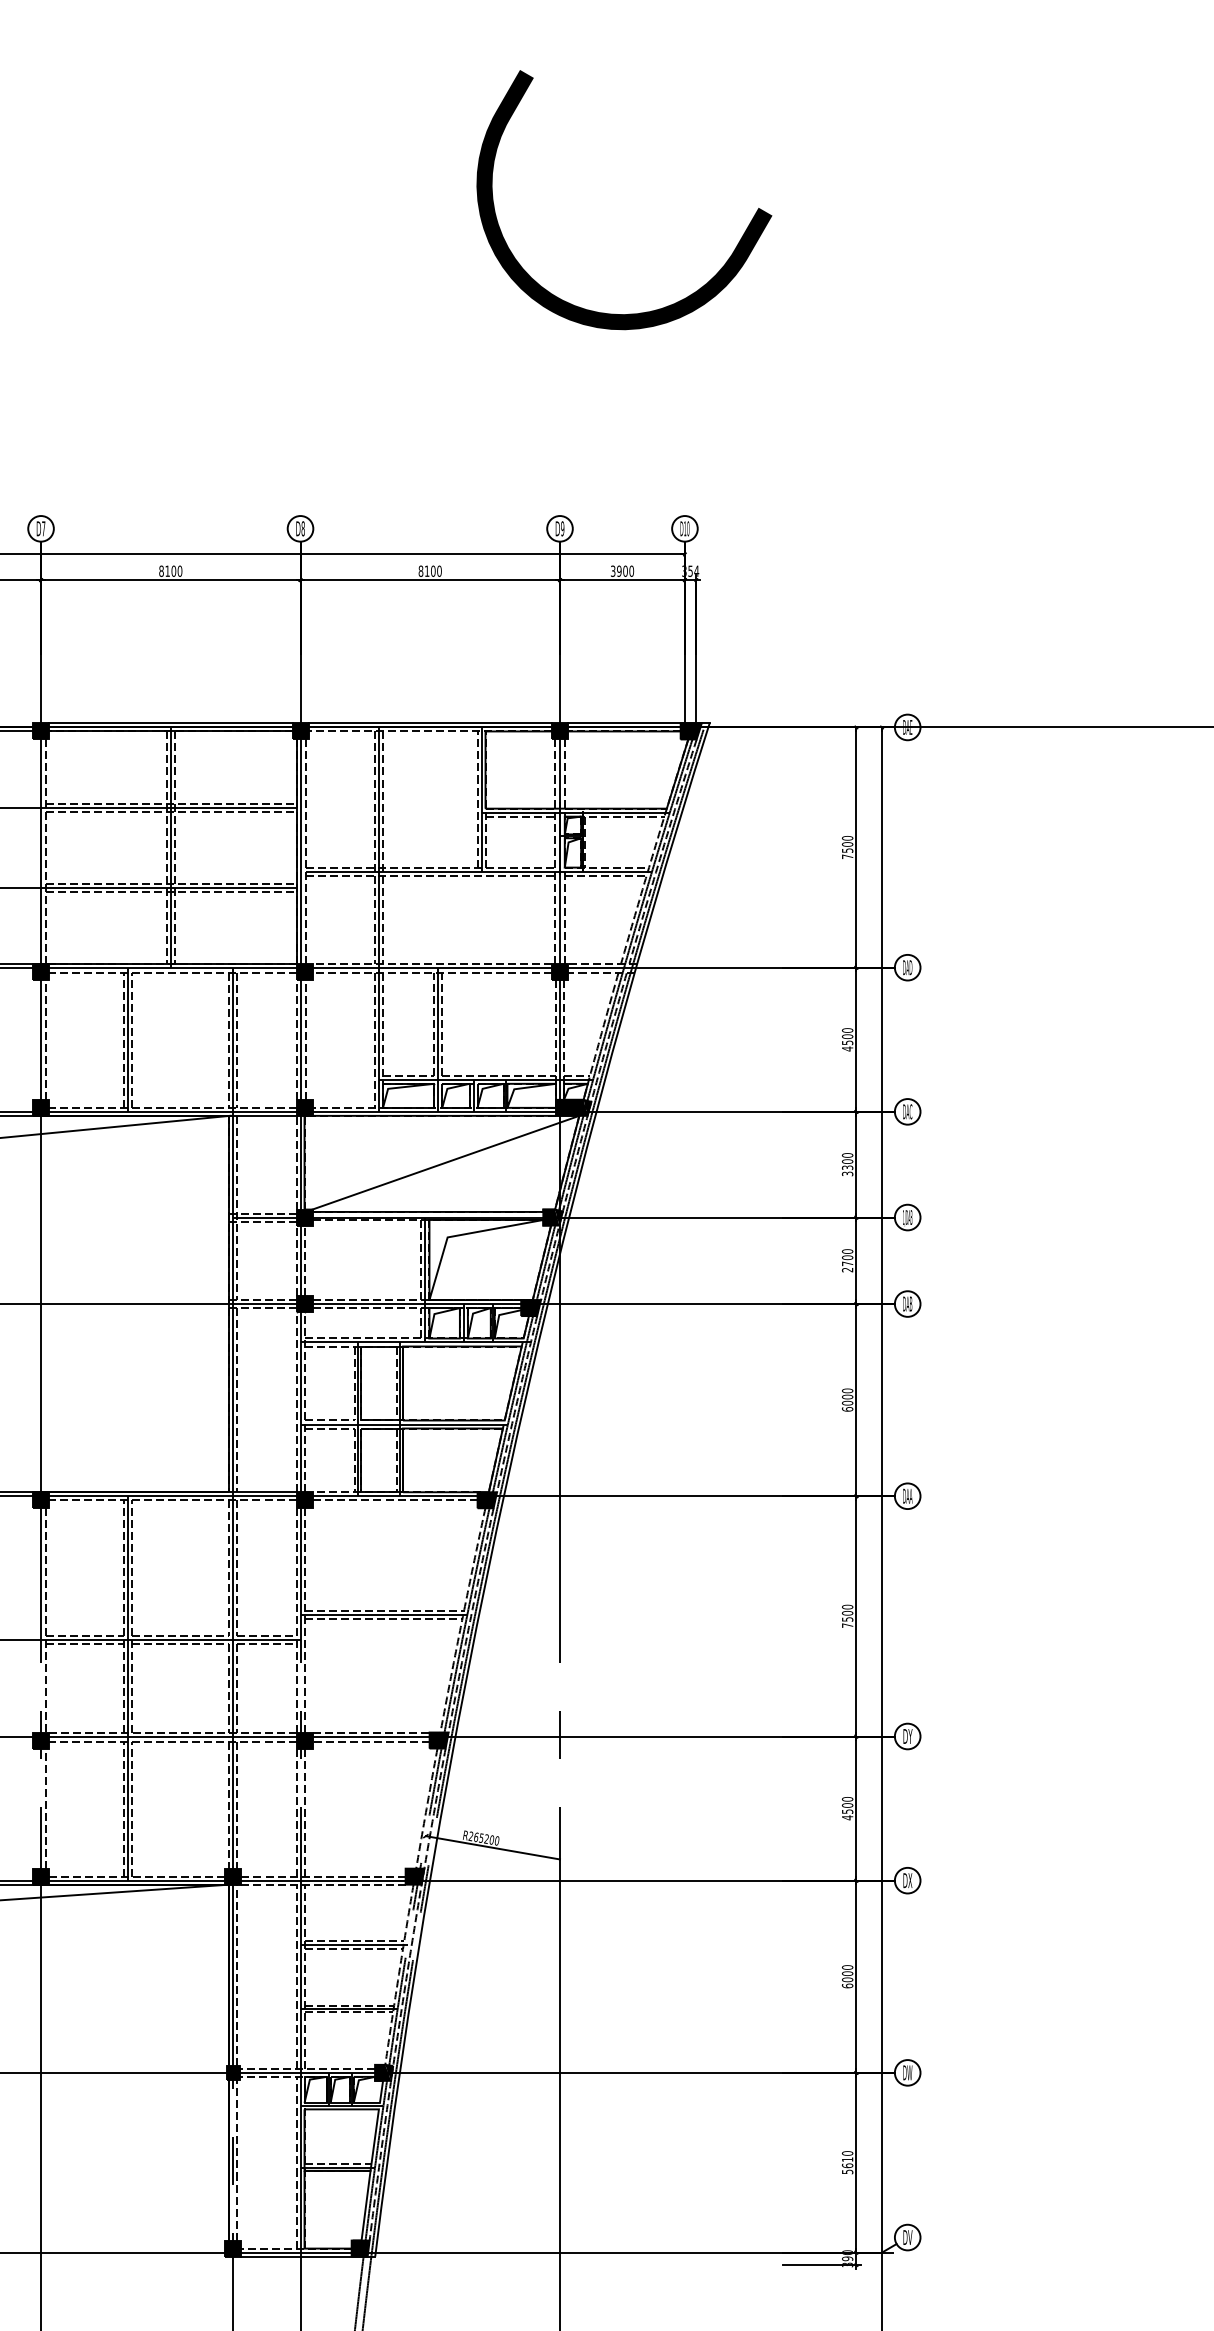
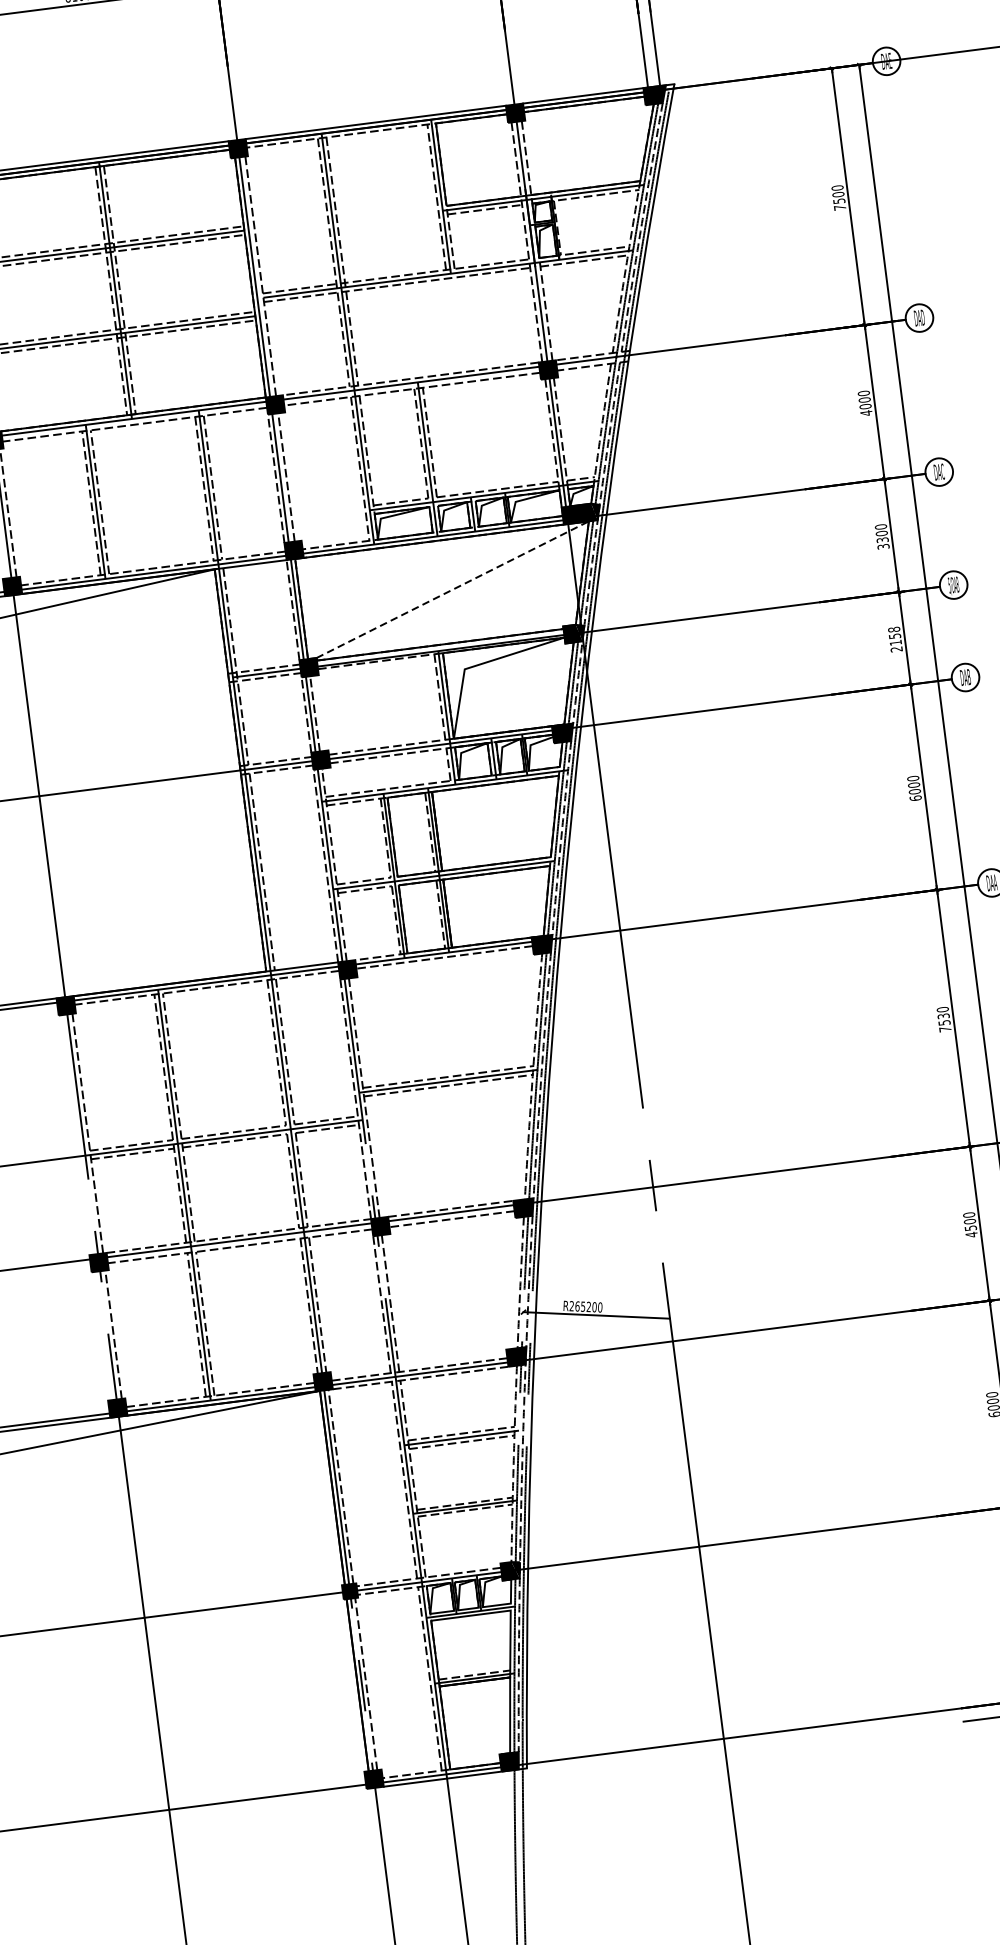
text: (847, 1042) -> (865, 406), 4500 -> 4000
line: (446, 1162) -> (453, 589), solid -> dashed
text: (903, 1217) -> (949, 585), 1/DAB -> 5/DAB
text: (847, 1257) -> (894, 636), 2700 -> 2158
text: (847, 1612) -> (943, 1015), 7500 -> 7530

